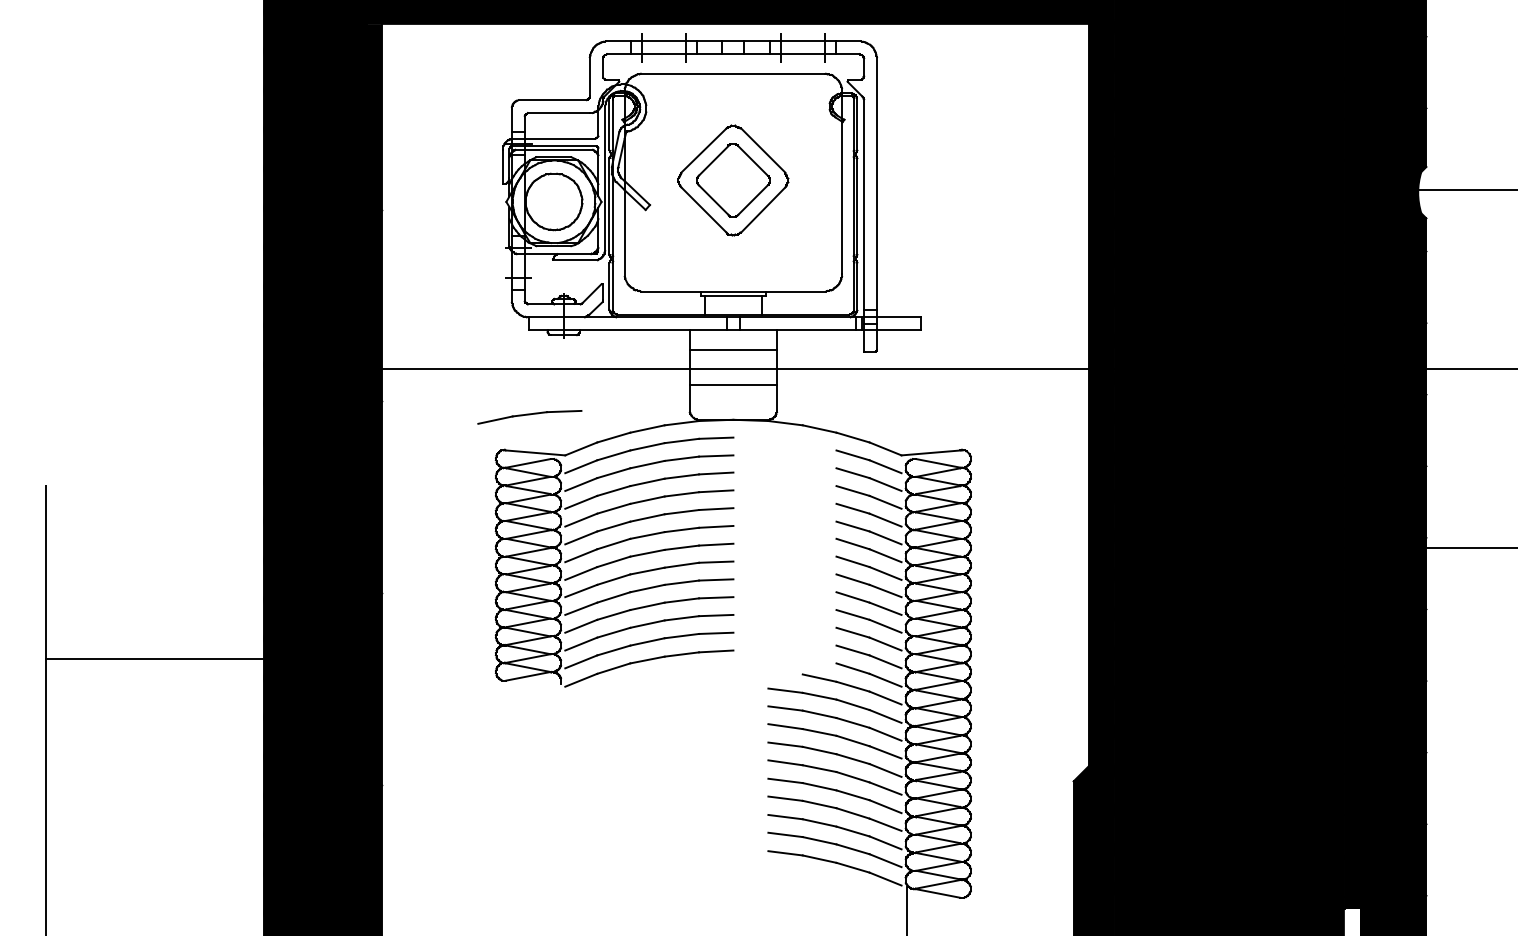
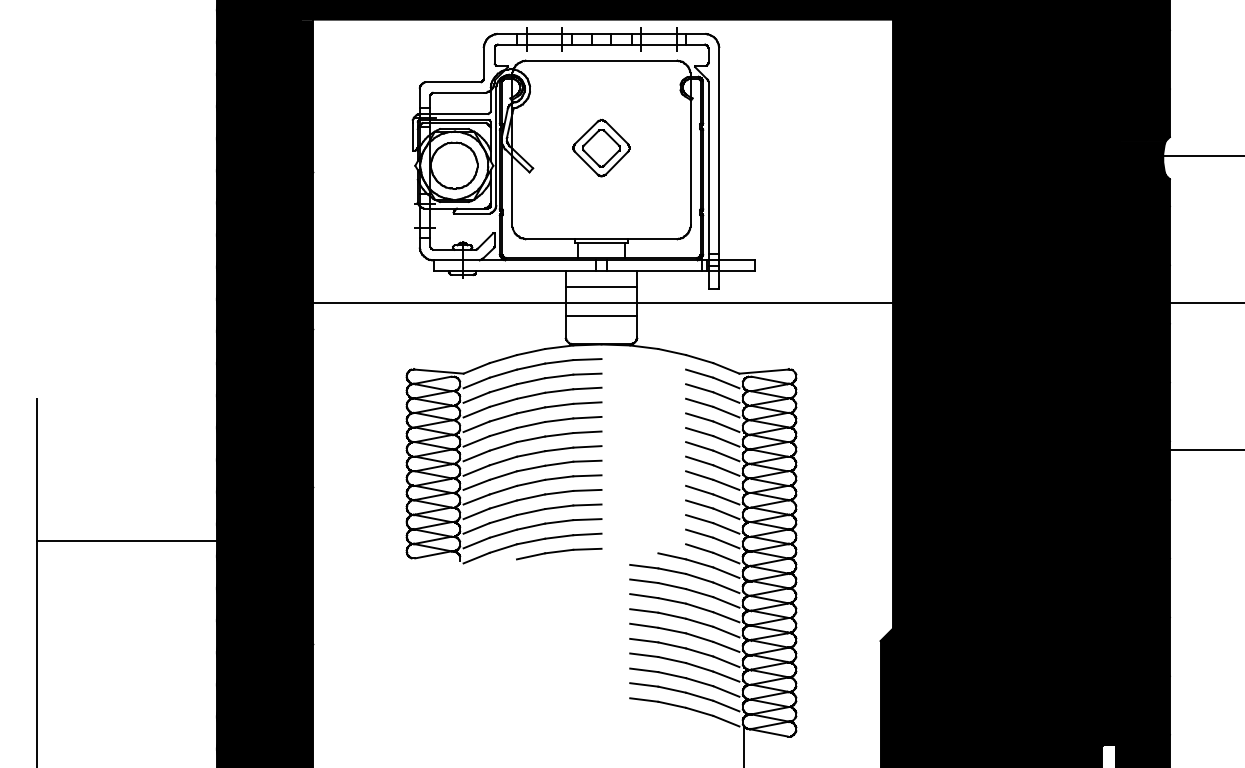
part: (733, 180) -> (601, 148), size x0.62
part: (529, 417) -> (558, 554), moved

